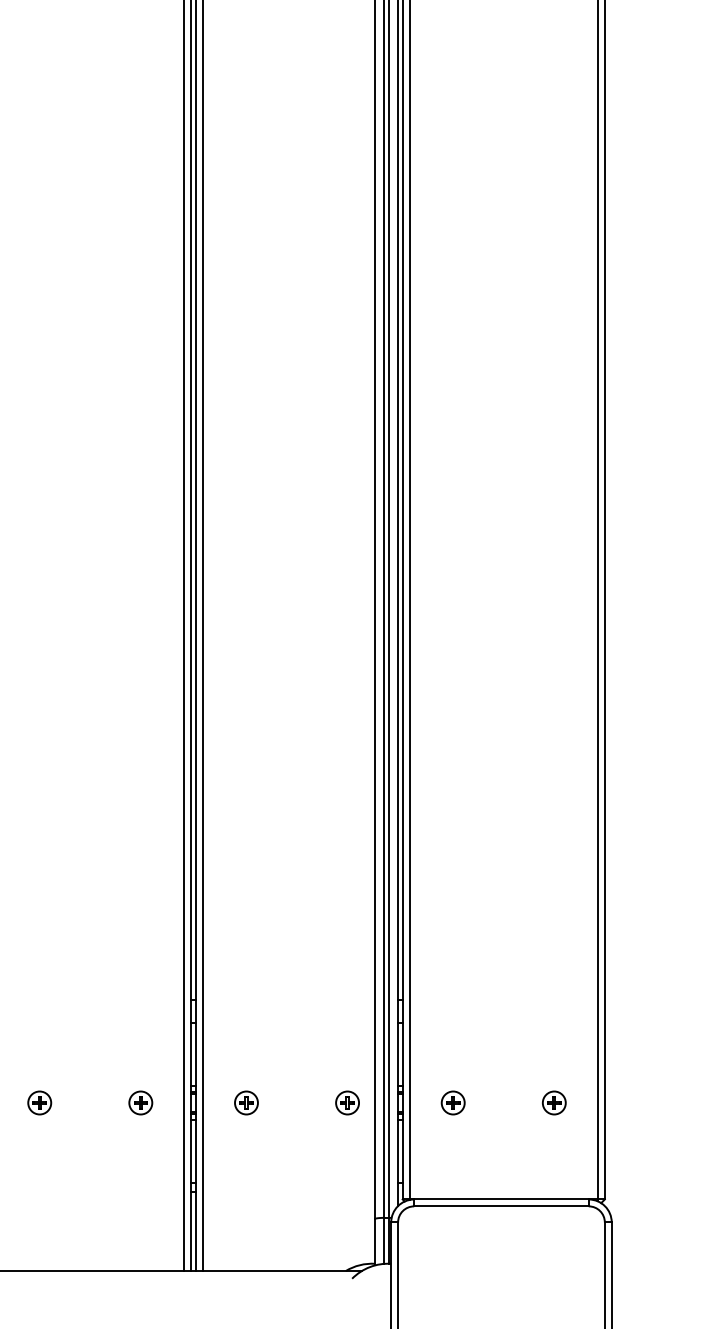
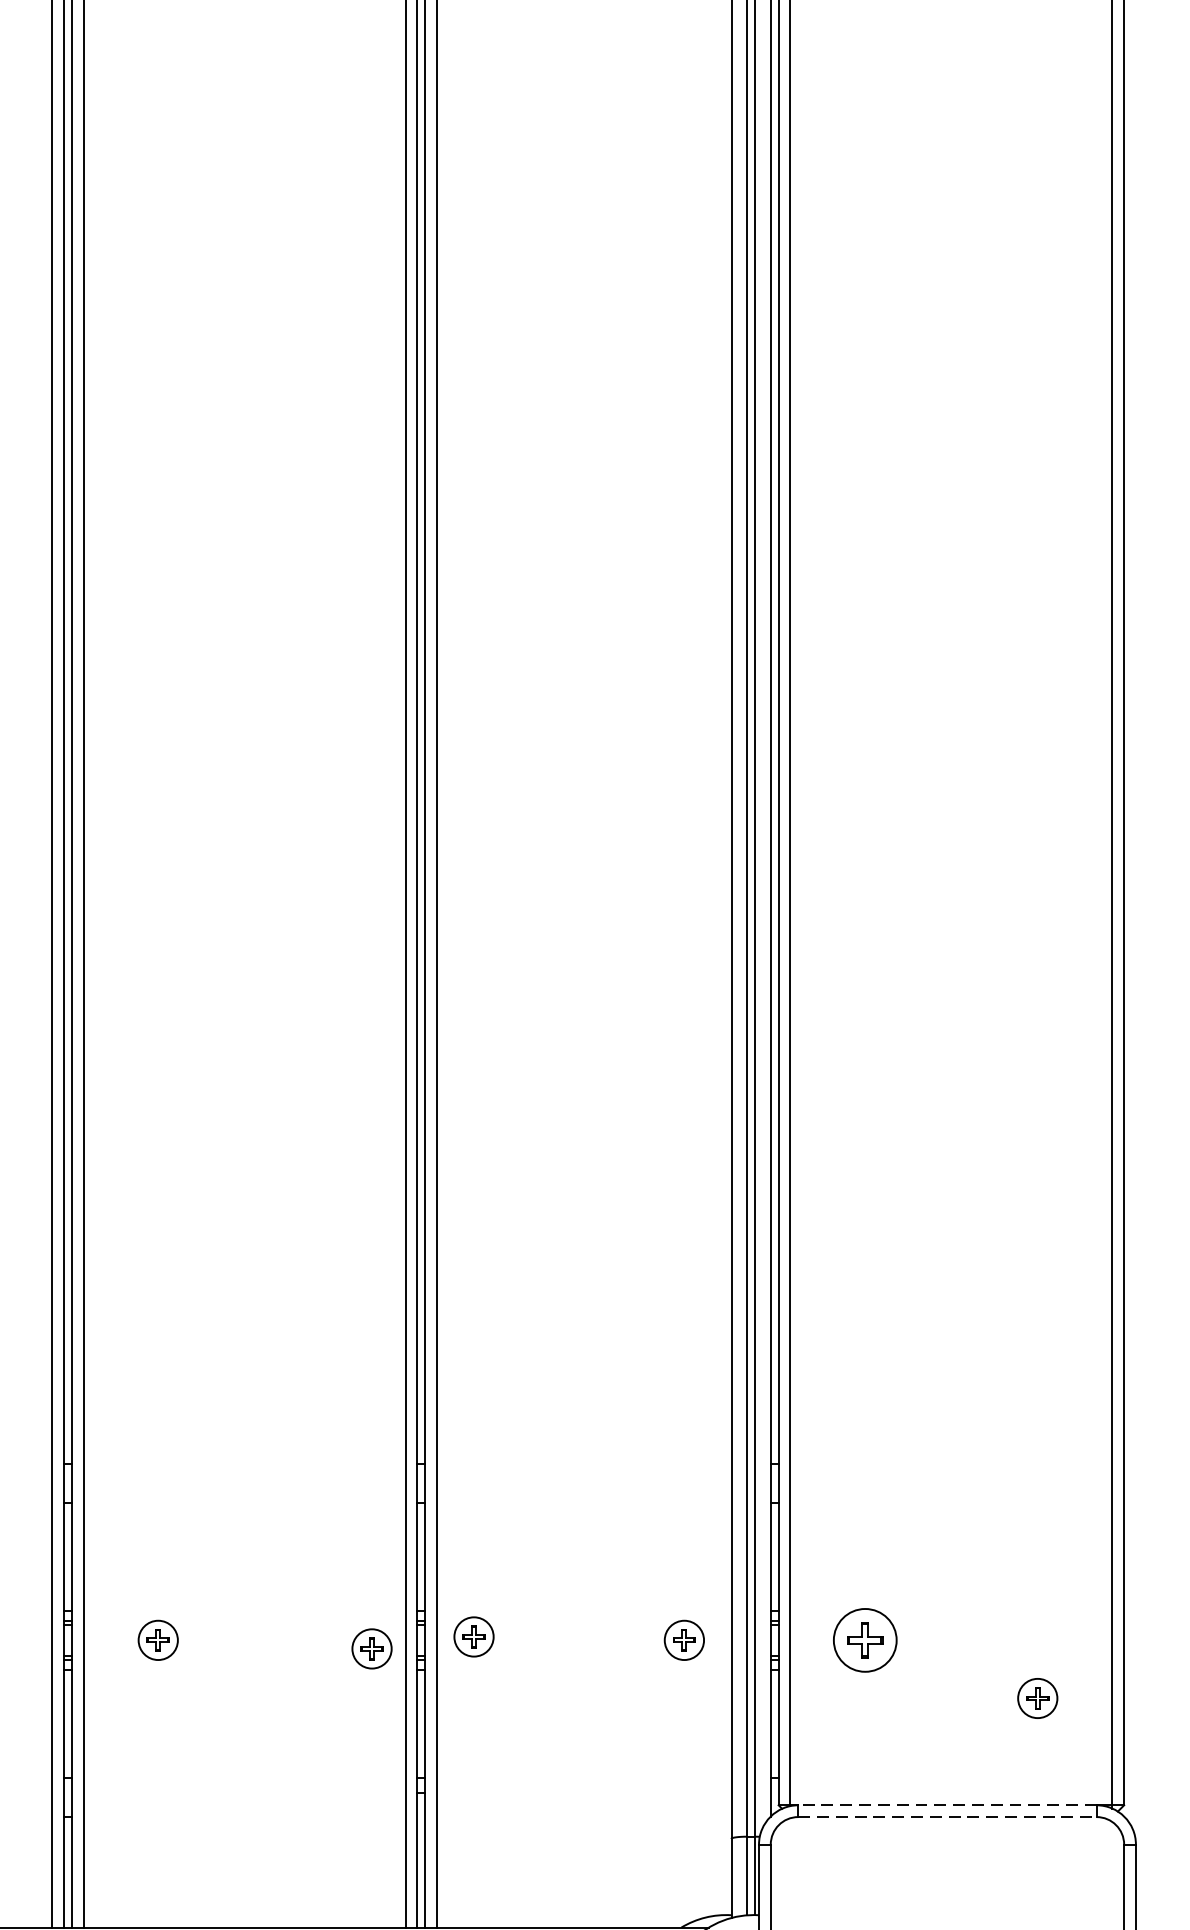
part: (140, 1102) -> (371, 1648), moved
part: (246, 1102) -> (474, 1636), moved
part: (452, 1102) -> (863, 1639), size x1.6
part: (554, 1102) -> (1038, 1697), moved
line: (500, 1199) -> (945, 1805), solid -> dashed
line: (501, 1206) -> (947, 1817), solid -> dashed

